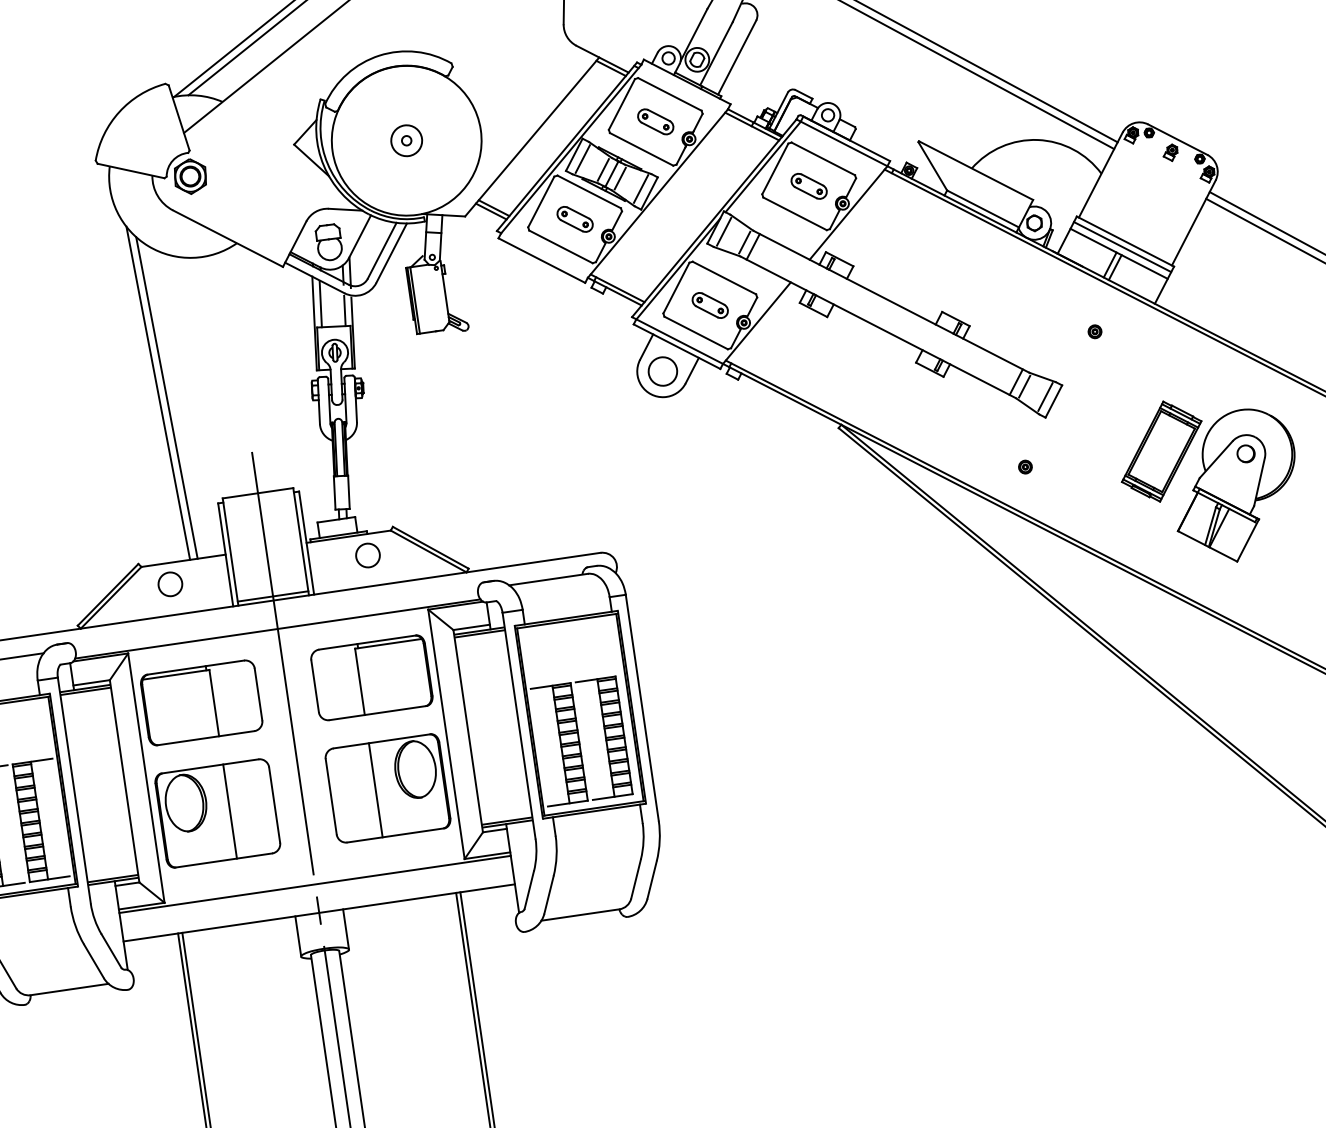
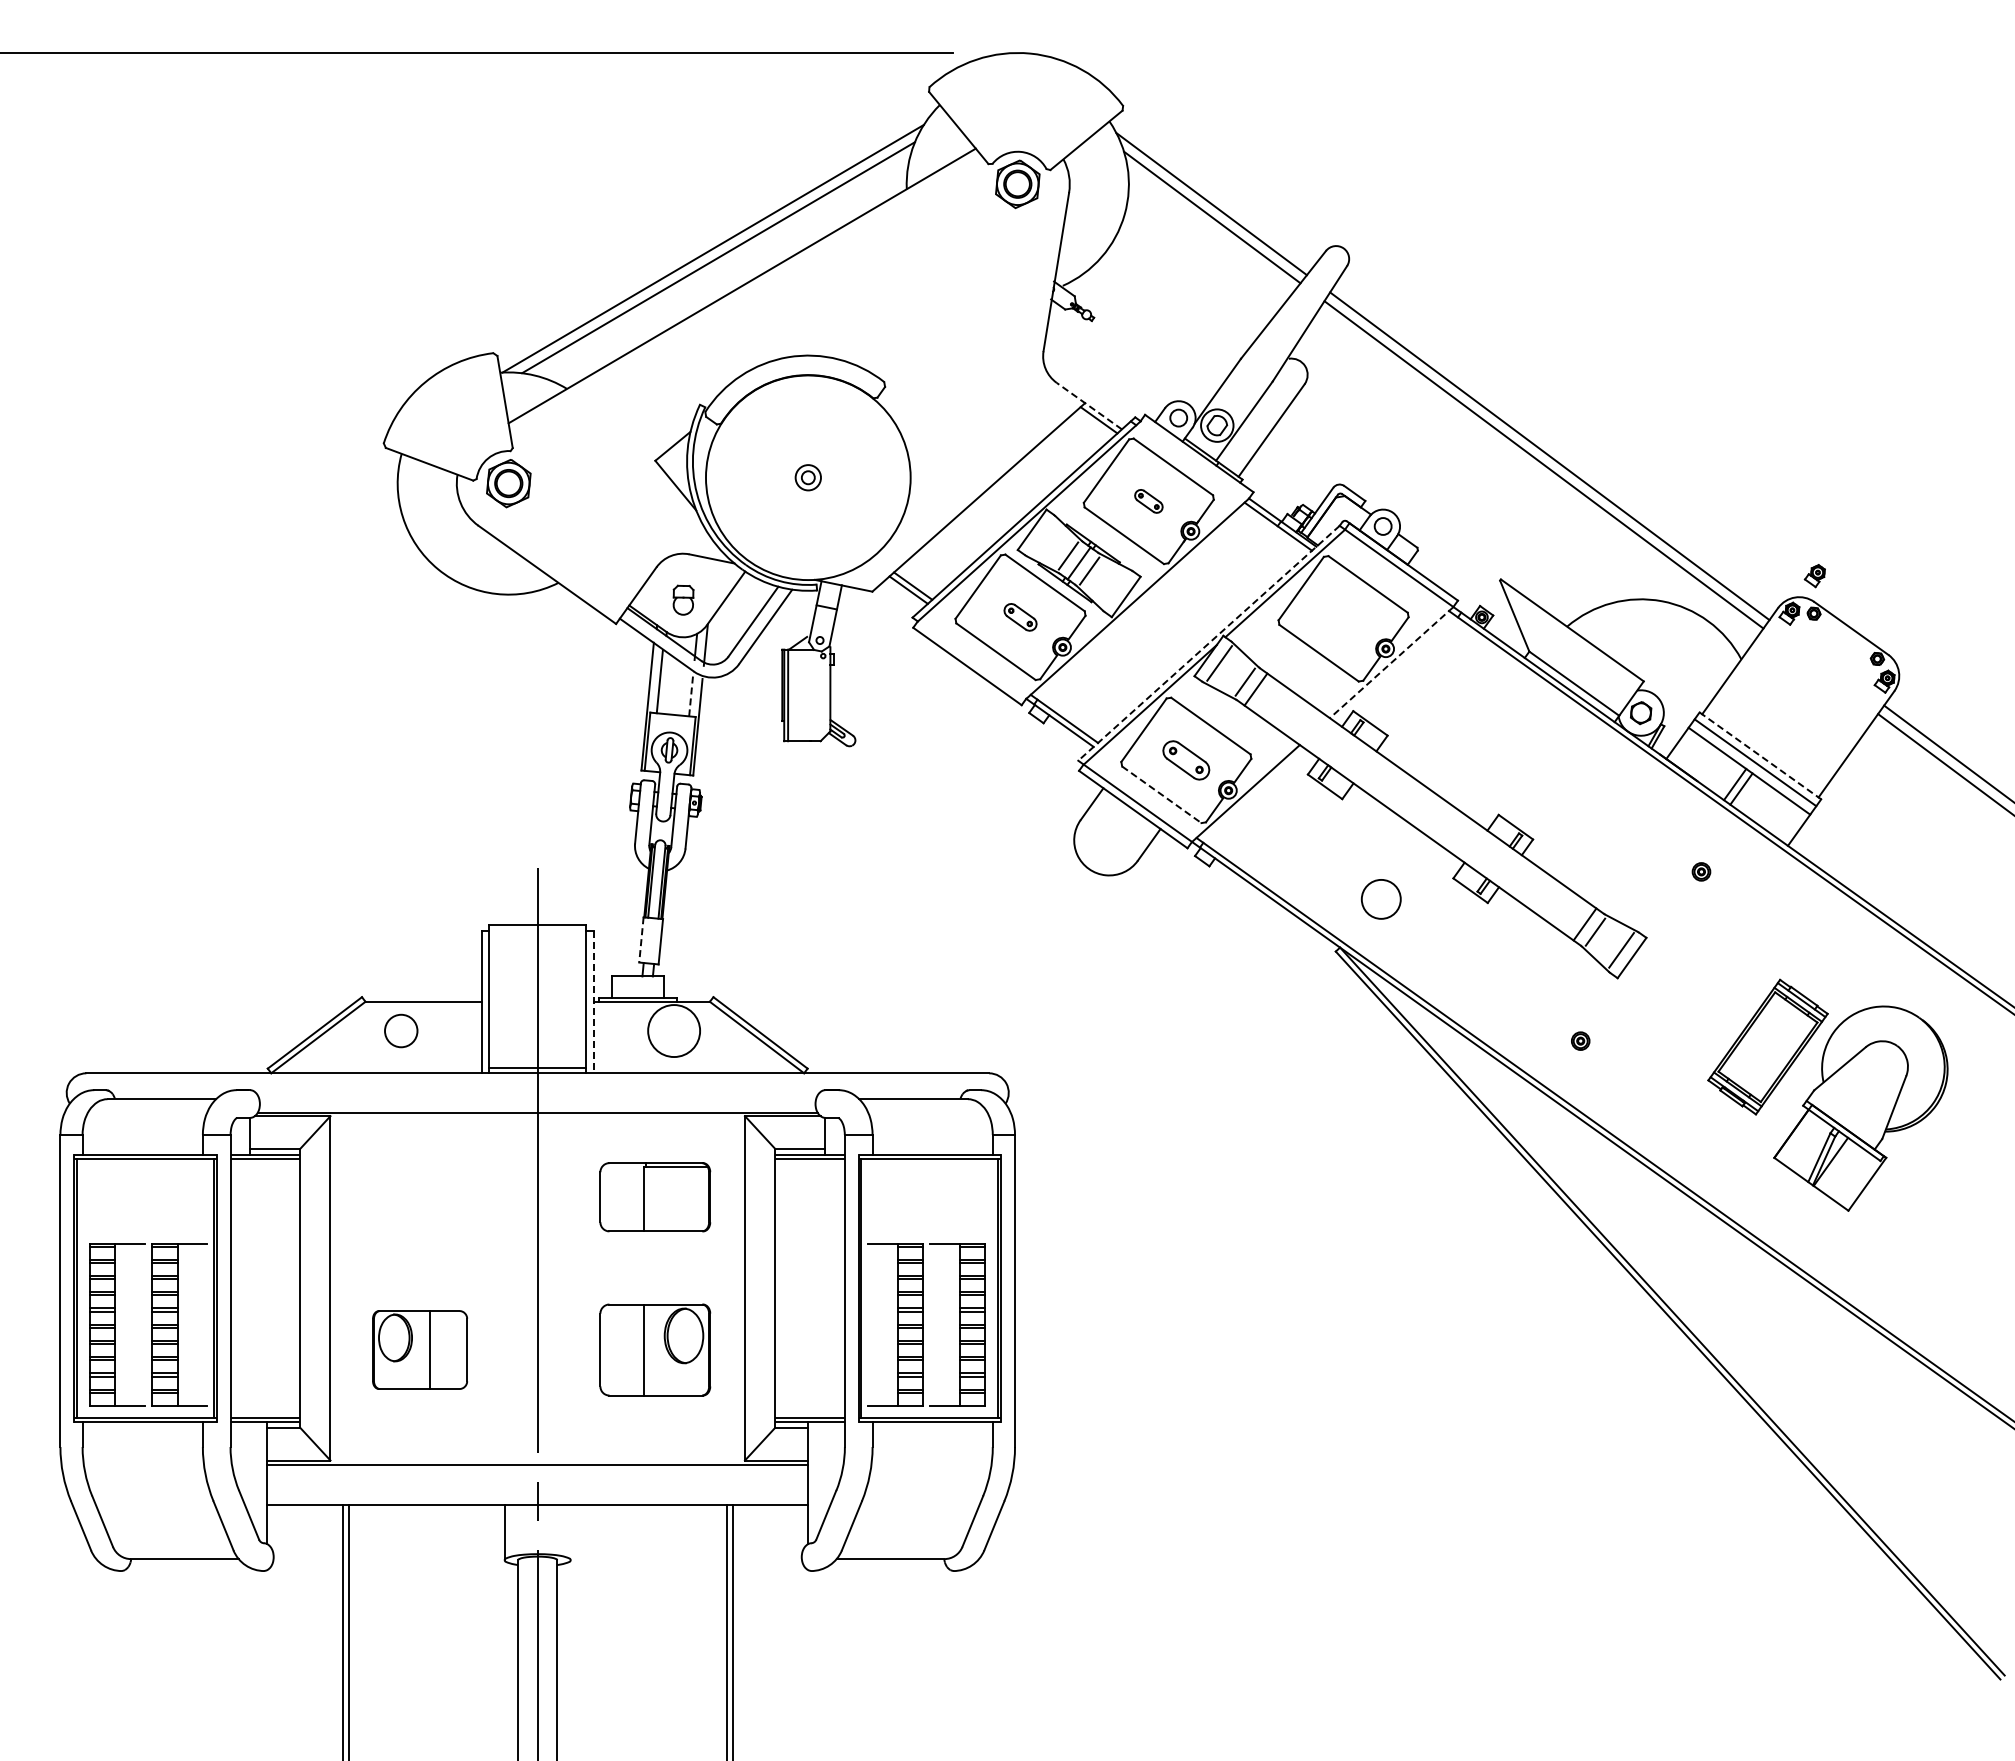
line: (601, 58) -> (1088, 405), solid -> dashed
part: (655, 122) -> (1148, 501), size x0.6
circle: (406, 140) -> (808, 477), size x0.6
part: (1170, 153) -> (1814, 576), moved
line: (582, 158) -> (1042, 536), removed
part: (809, 186) -> (1343, 618), removed
line: (640, 188) -> (1115, 588), removed
line: (848, 212) -> (1391, 662), solid -> dashed
line: (714, 218) -> (1209, 643), solid -> dashed
part: (575, 219) -> (1020, 617), size x0.7
line: (1125, 241) -> (1760, 755), solid -> dashed
part: (329, 242) -> (683, 600), size x0.6
line: (345, 310) -> (691, 695), solid -> dashed
line: (695, 332) -> (1161, 794), solid -> dashed
circle: (662, 371) -> (1380, 899), moved
line: (158, 392) -> (422, 769), removed
line: (166, 397) -> (433, 777), removed
part: (1245, 453) -> (1881, 1066), removed
line: (334, 492) -> (641, 939), solid -> dashed
line: (306, 543) -> (593, 1002), solid -> dashed
circle: (367, 555) -> (673, 1030), size x1.6
part: (371, 677) -> (655, 1196), size x0.7
part: (201, 702) -> (419, 1196), removed
part: (388, 788) -> (655, 1349), size x0.7
part: (217, 813) -> (419, 1349), size x0.6
line: (345, 929) -> (570, 1532), removed

